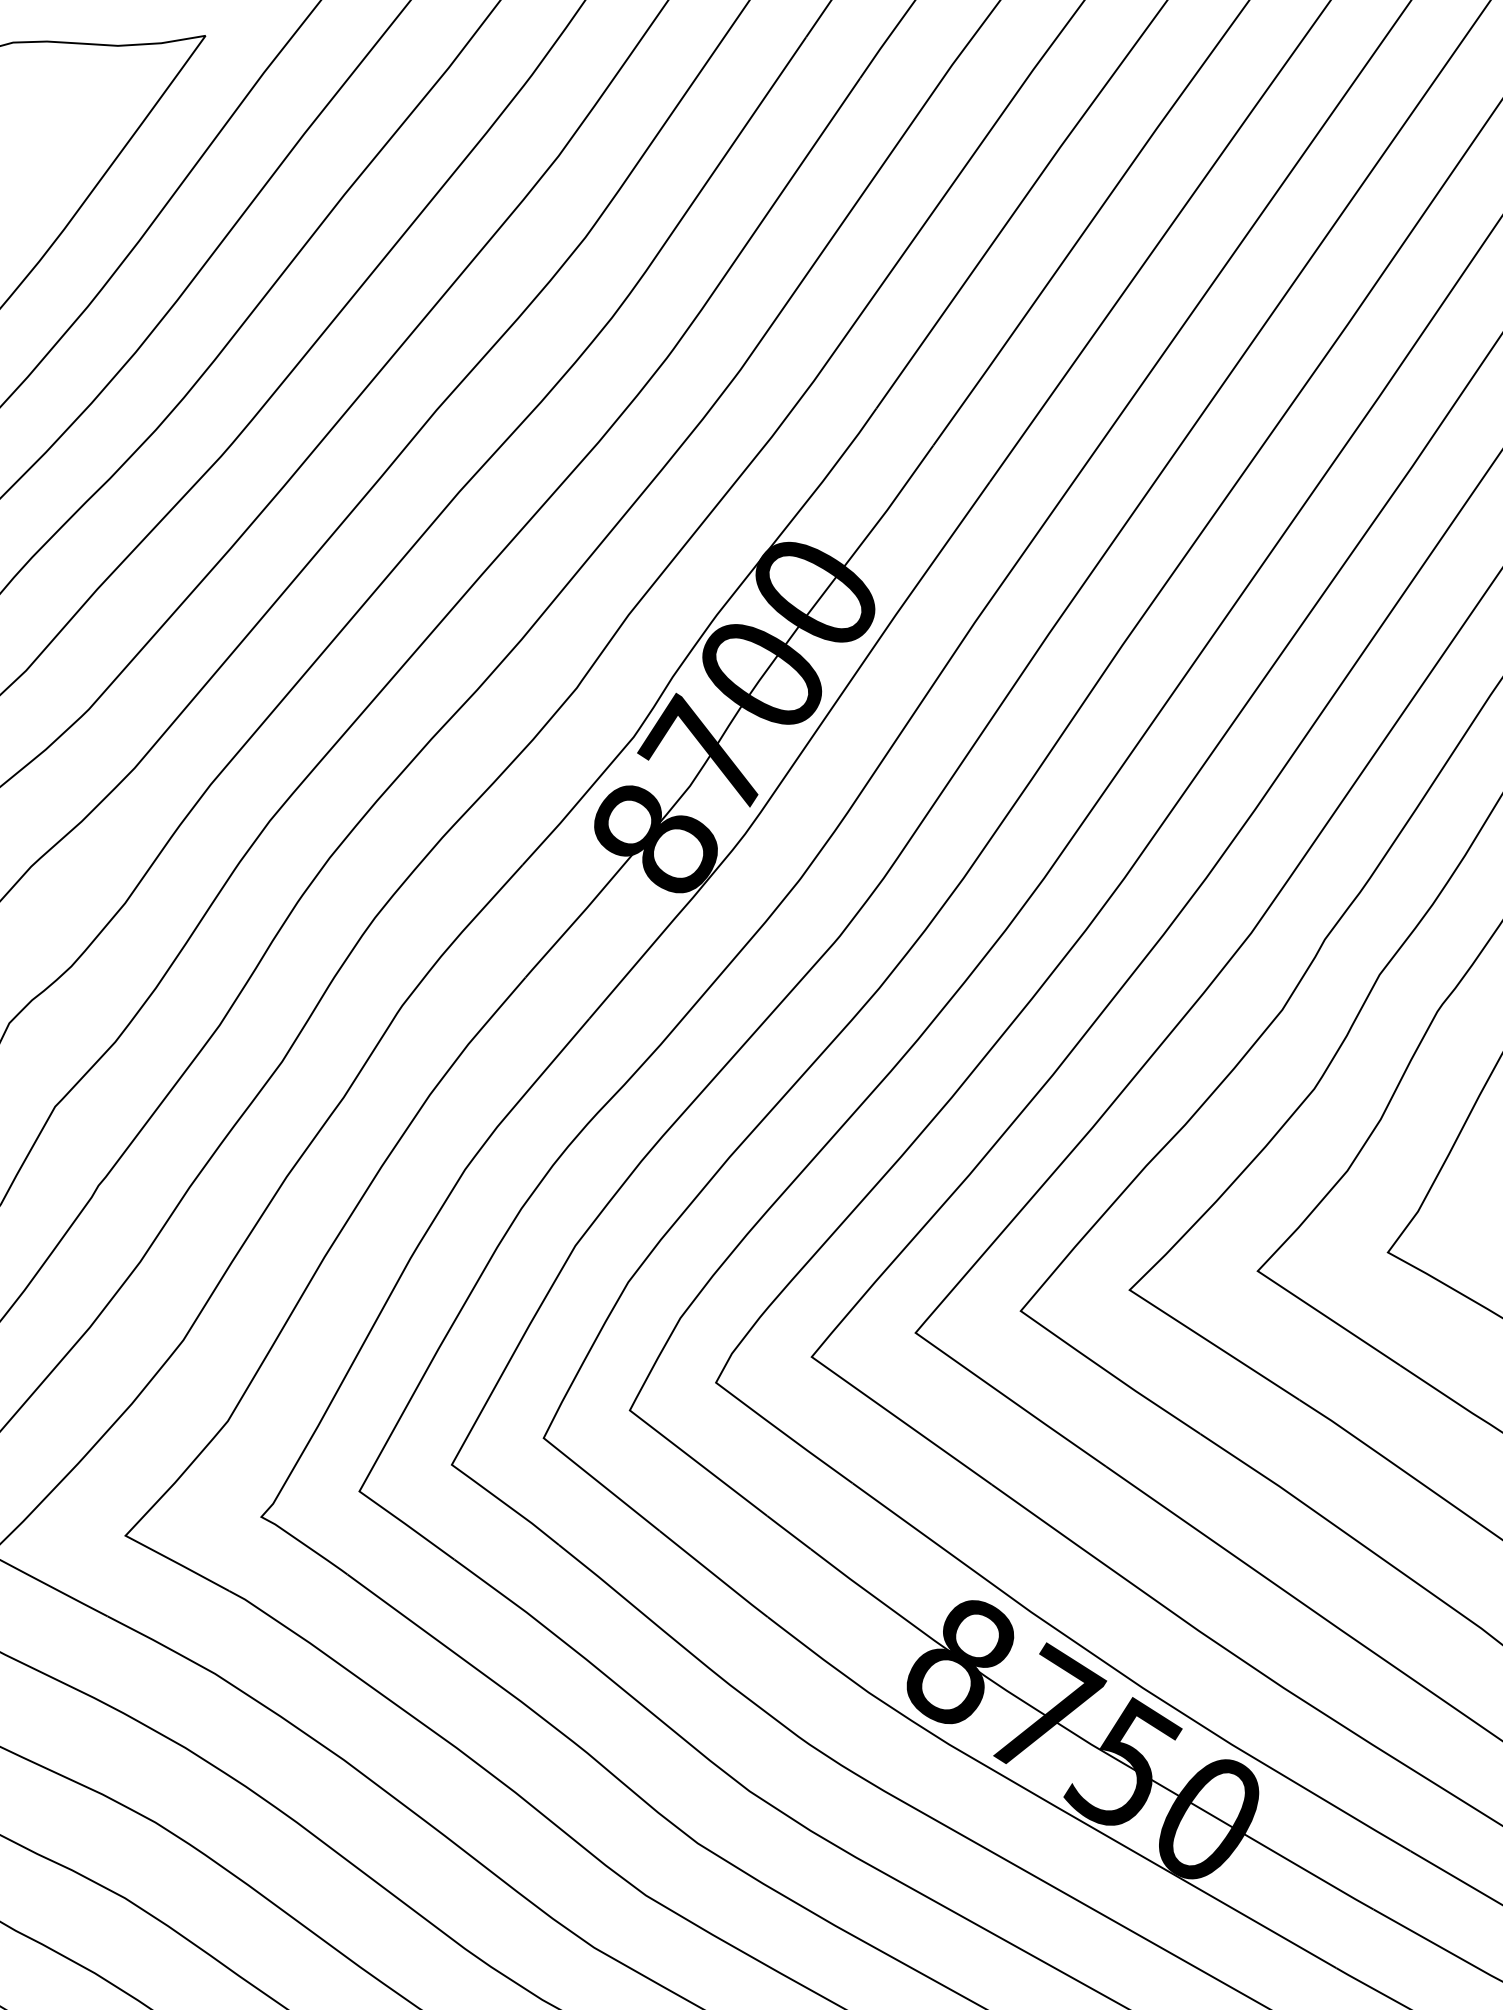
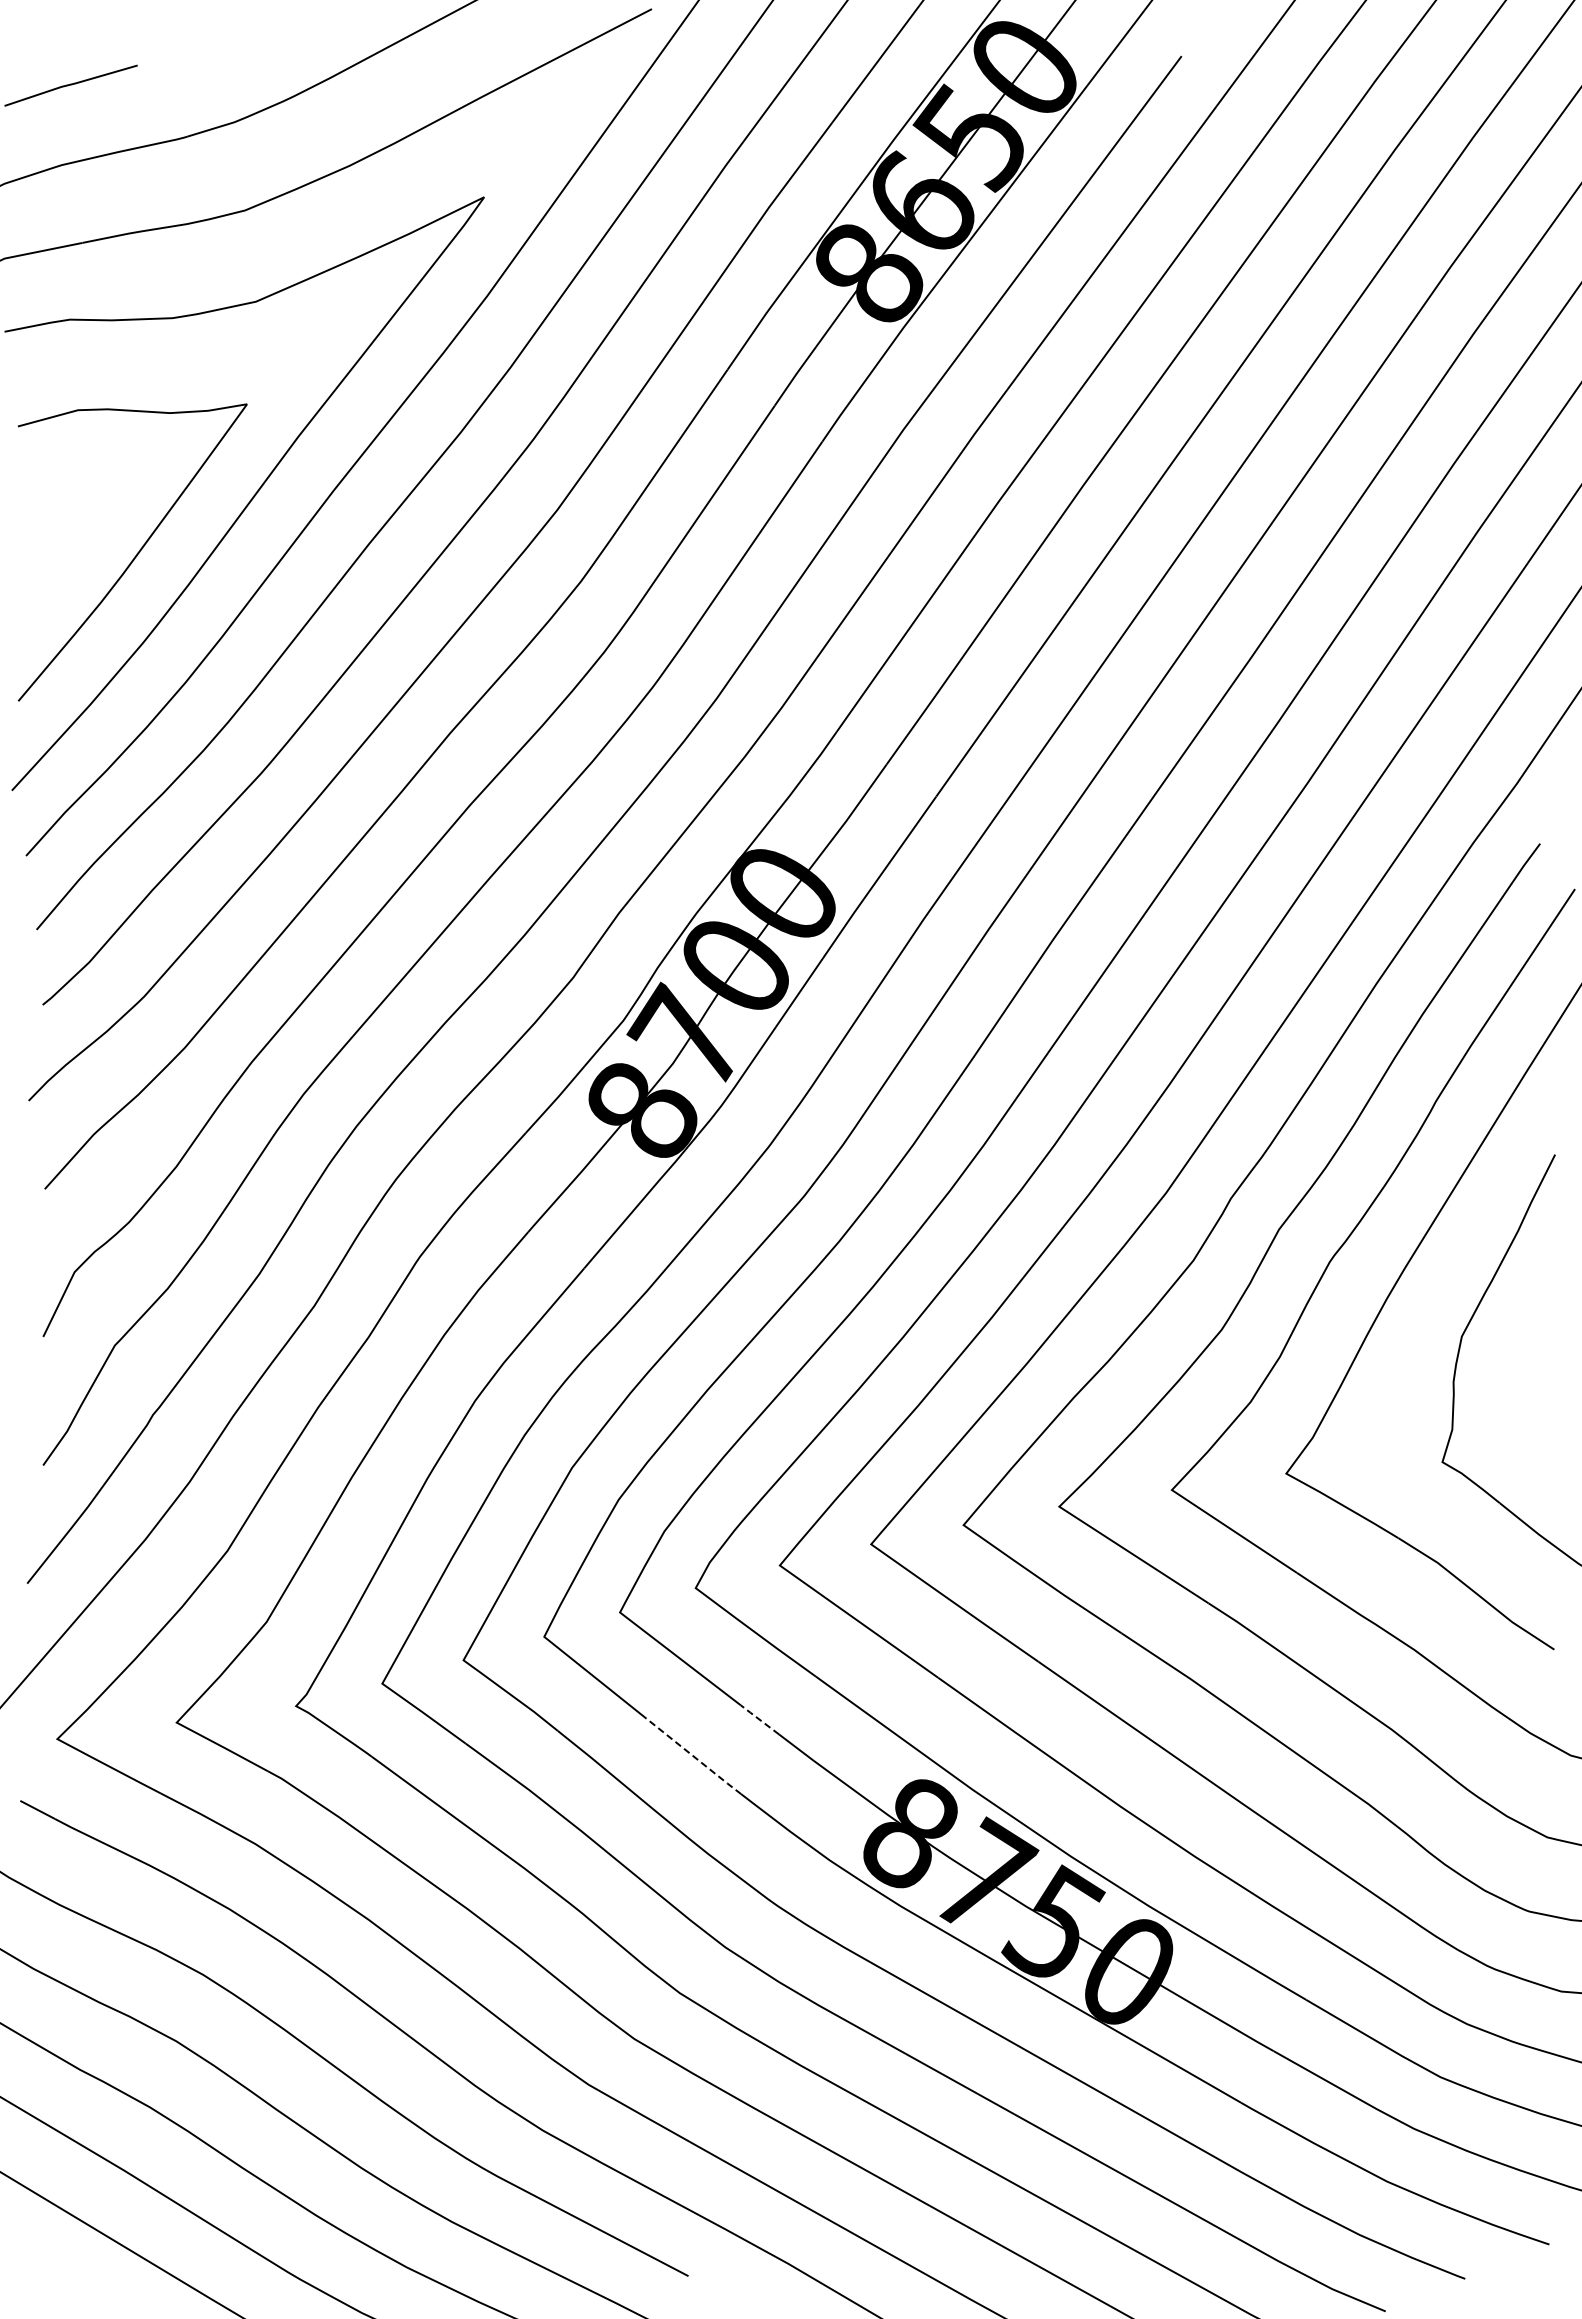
line: (787, 1532) -> (758, 1719), solid -> dashed
line: (713, 1574) -> (693, 1756), solid -> dashed

